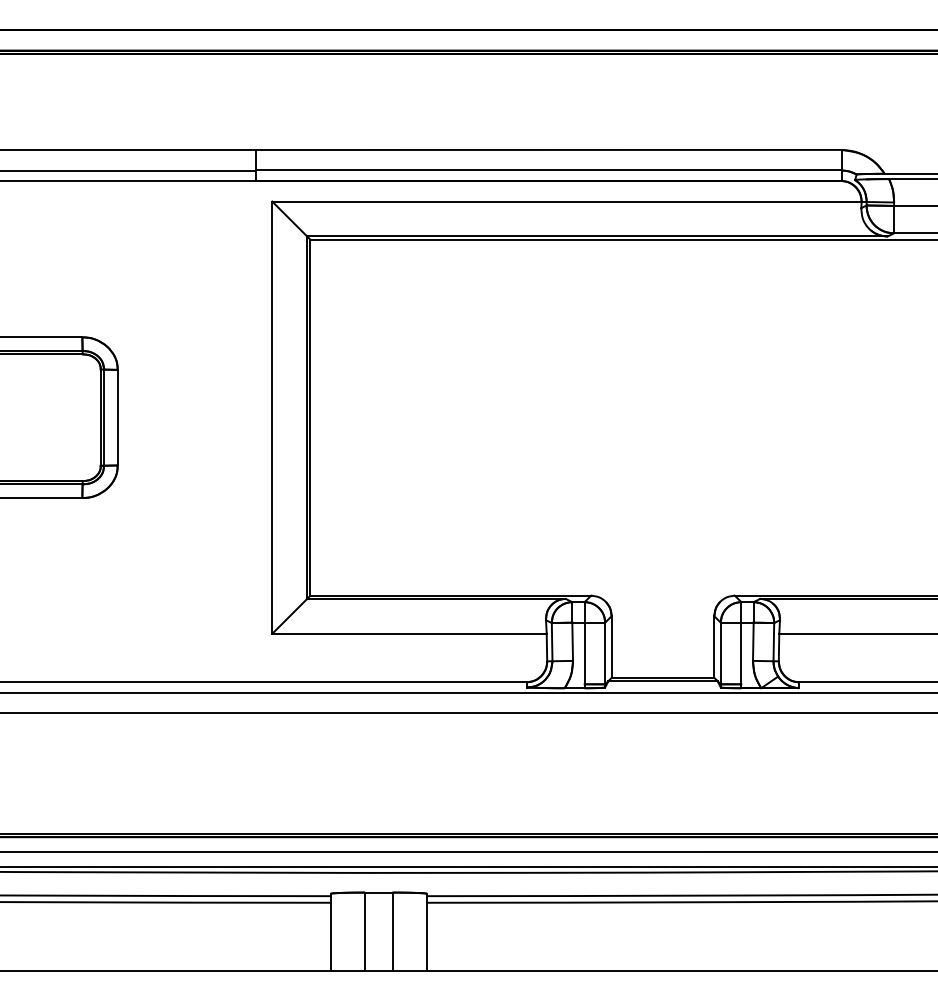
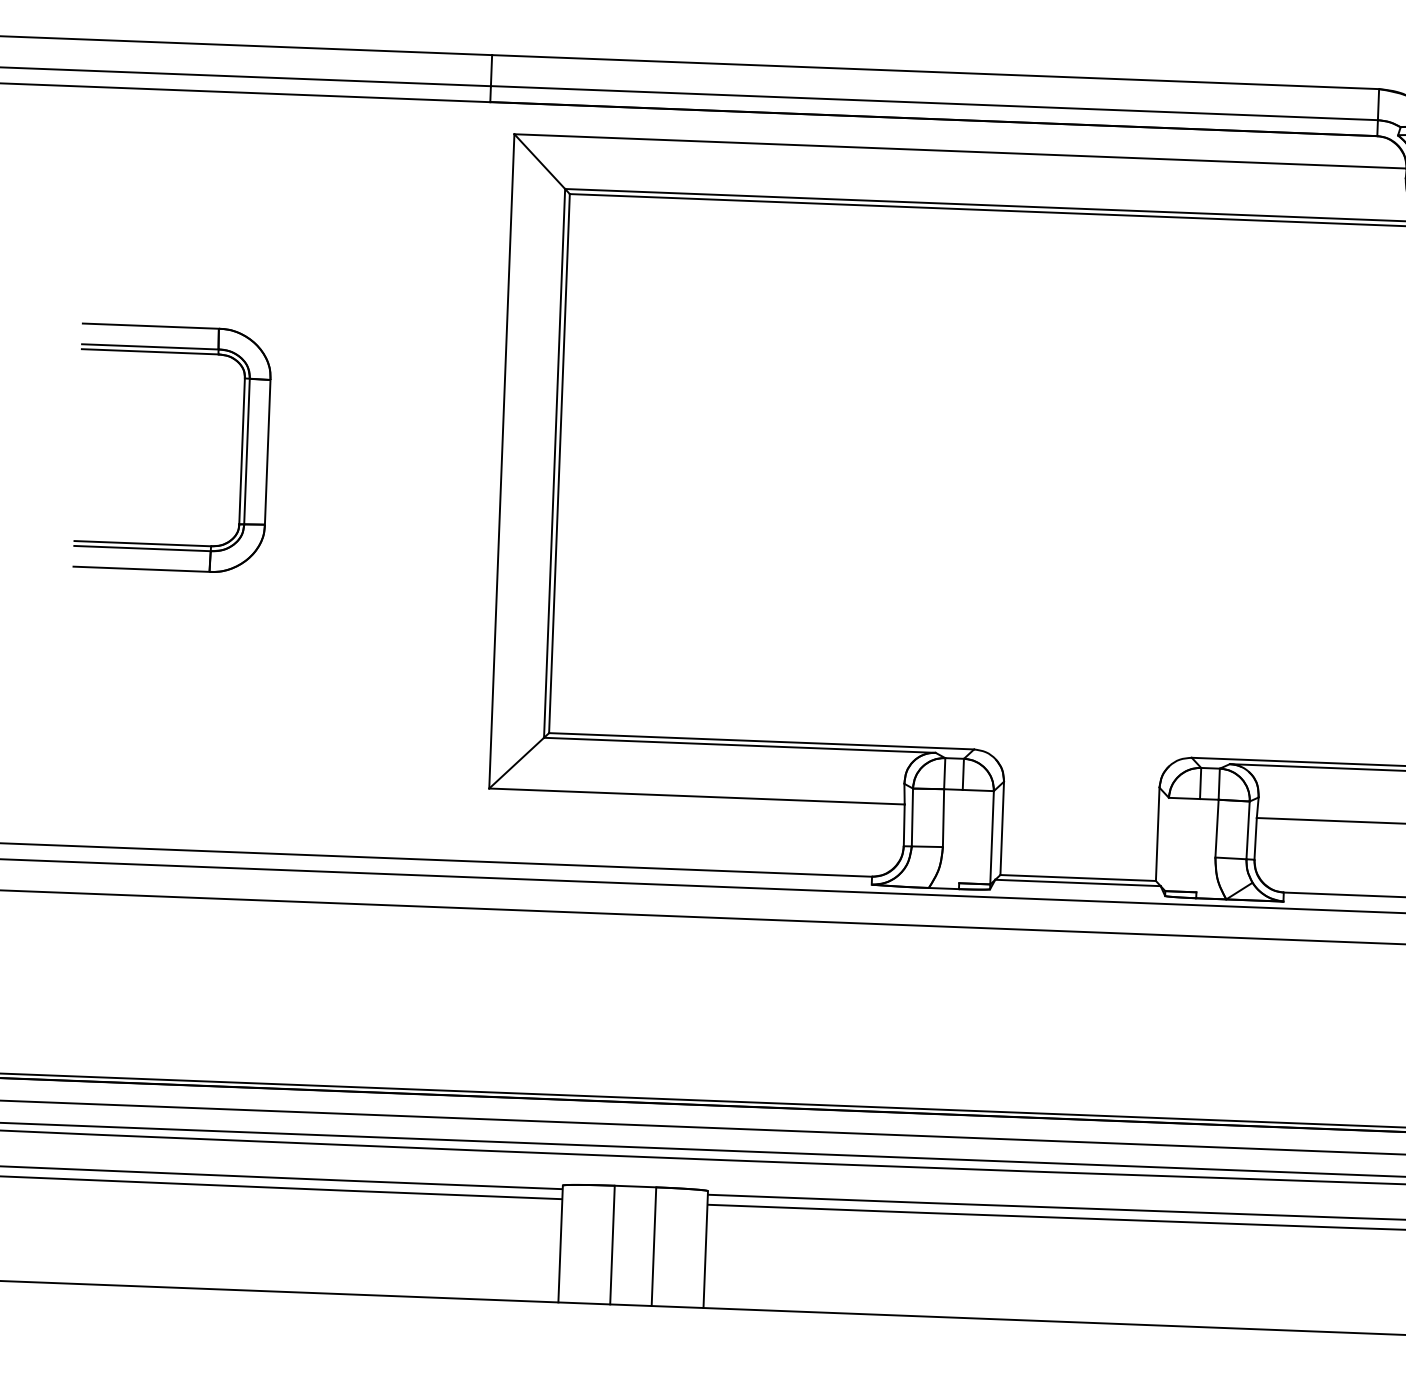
line: (584, 653) -> (960, 836), removed
line: (720, 653) -> (1166, 844), removed
line: (741, 653) -> (1198, 845), removed

